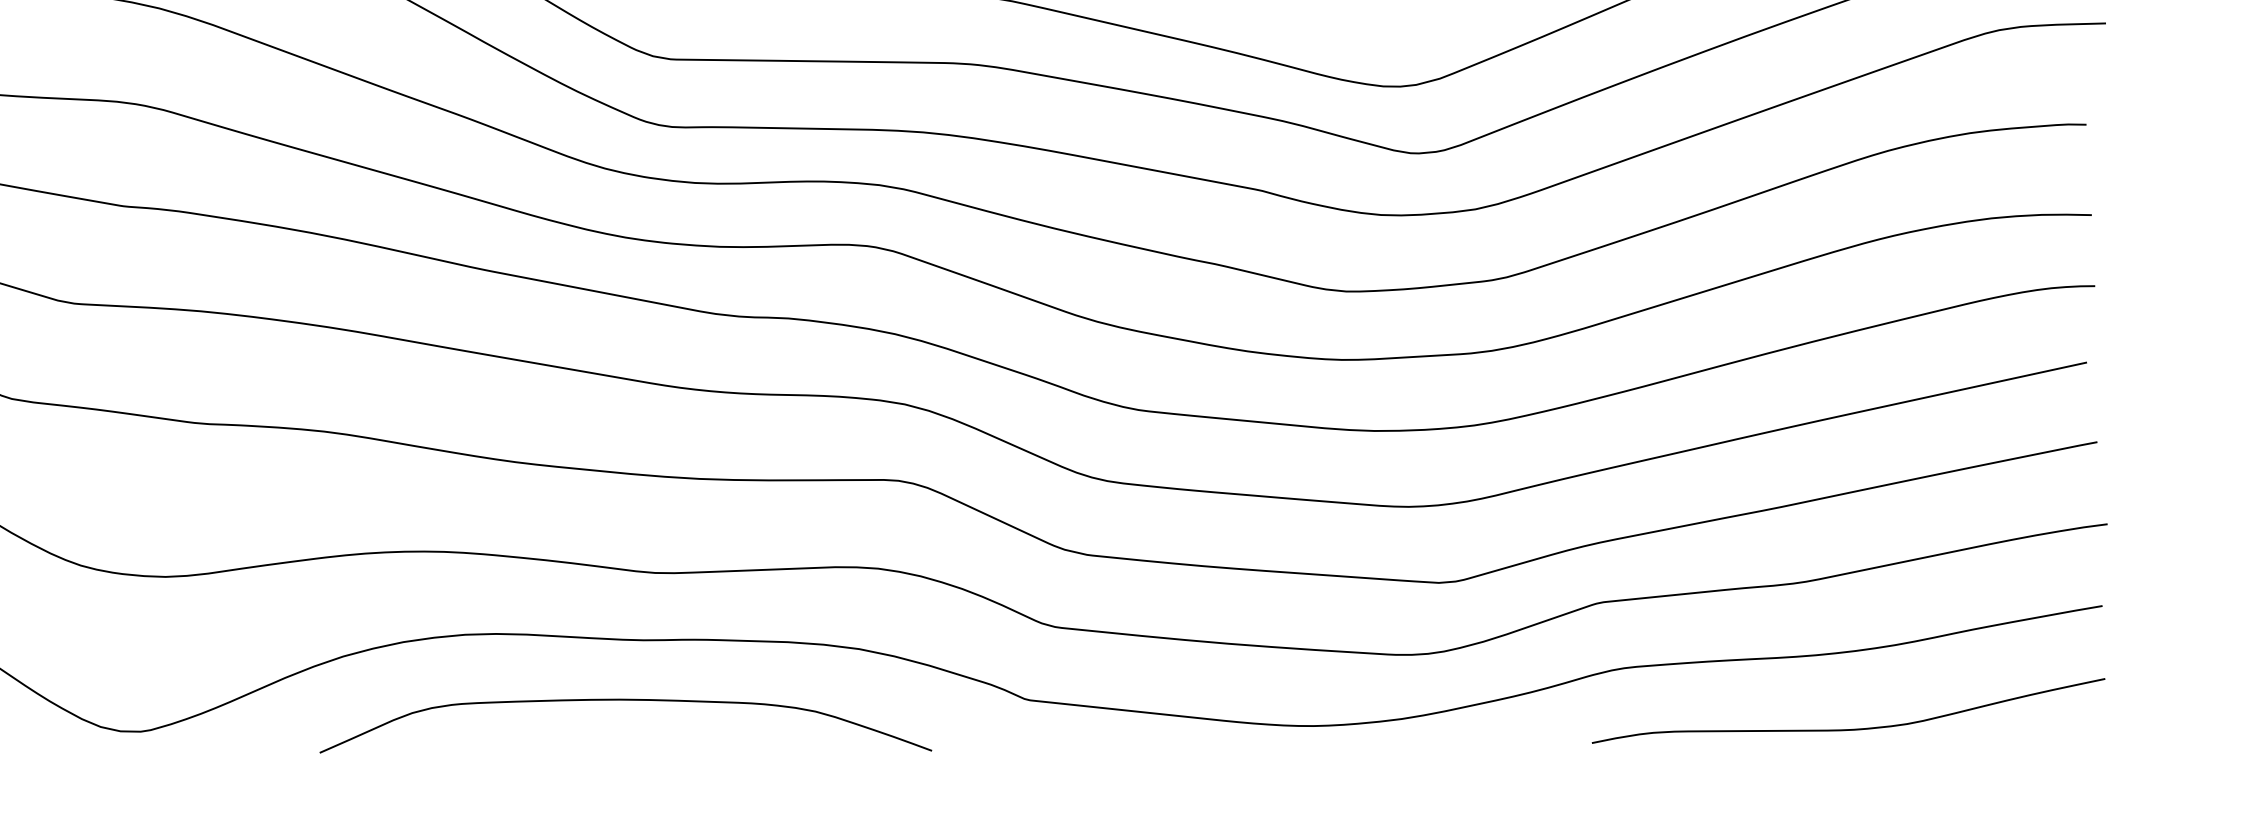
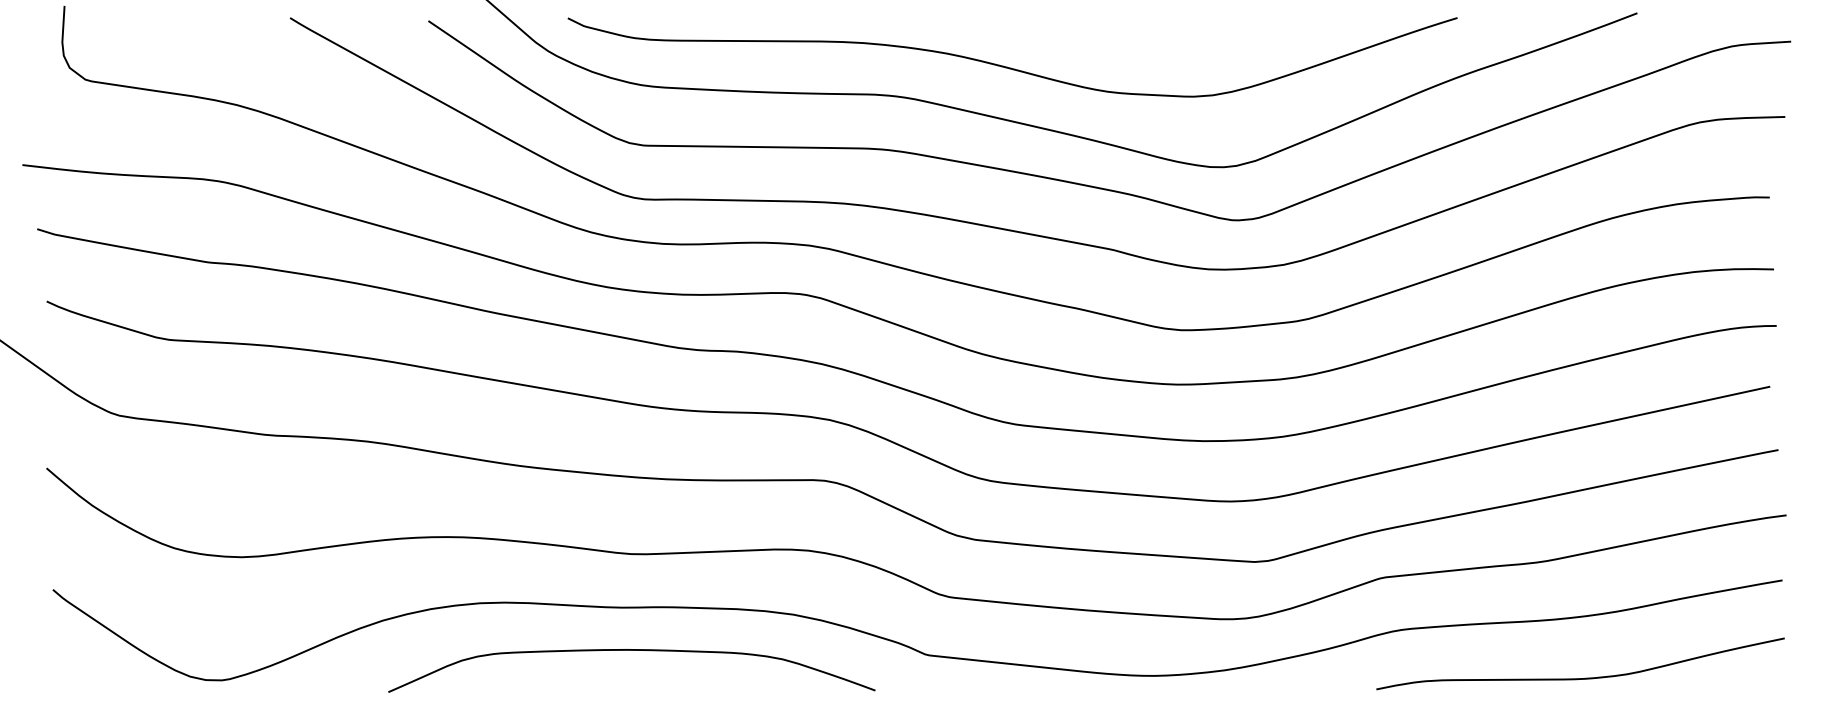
curve: (625, 700) -> (631, 650), moved

